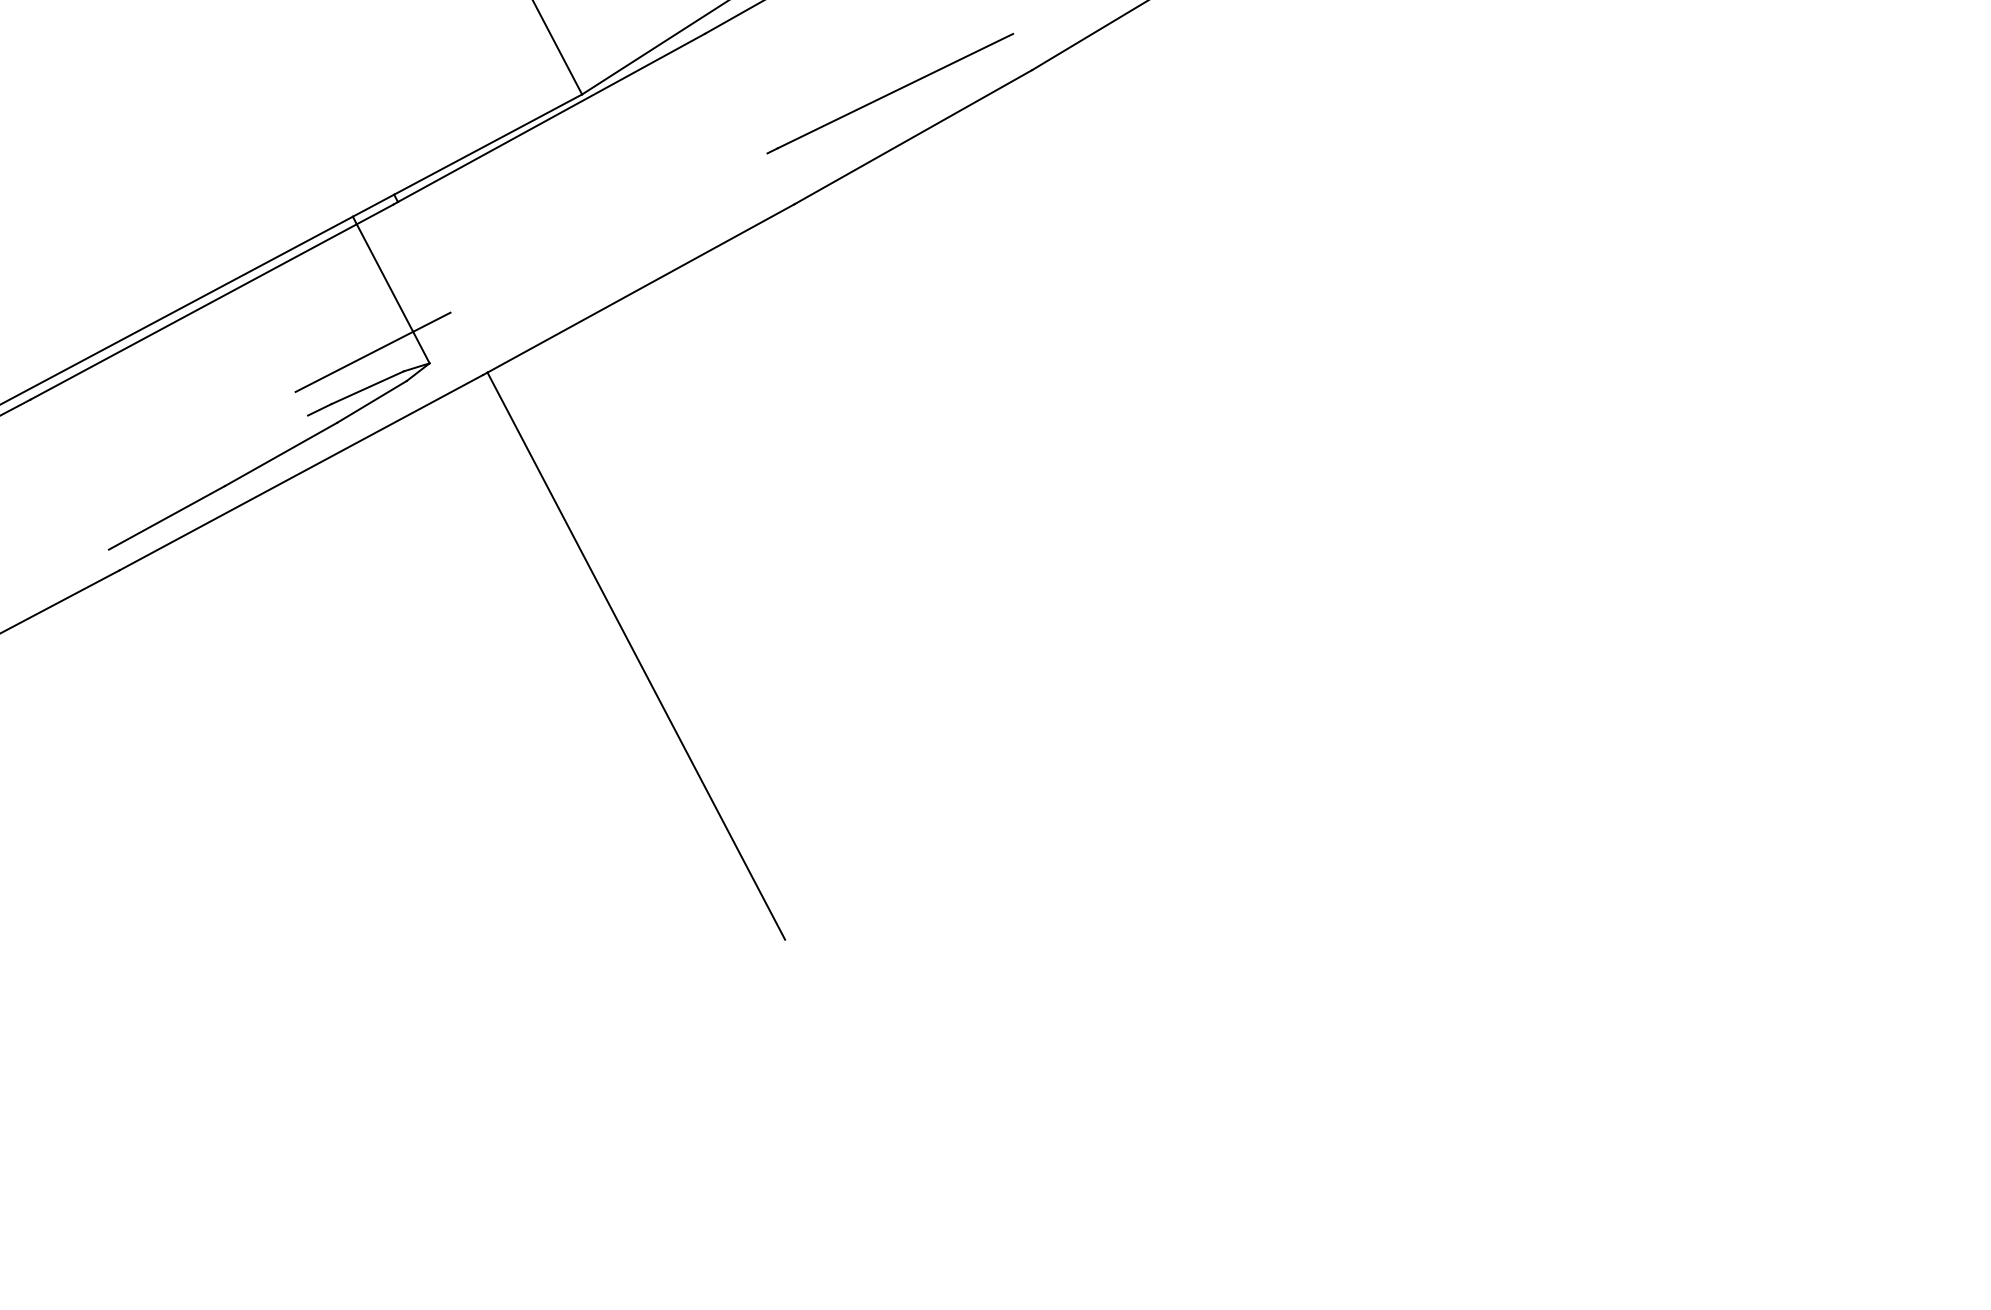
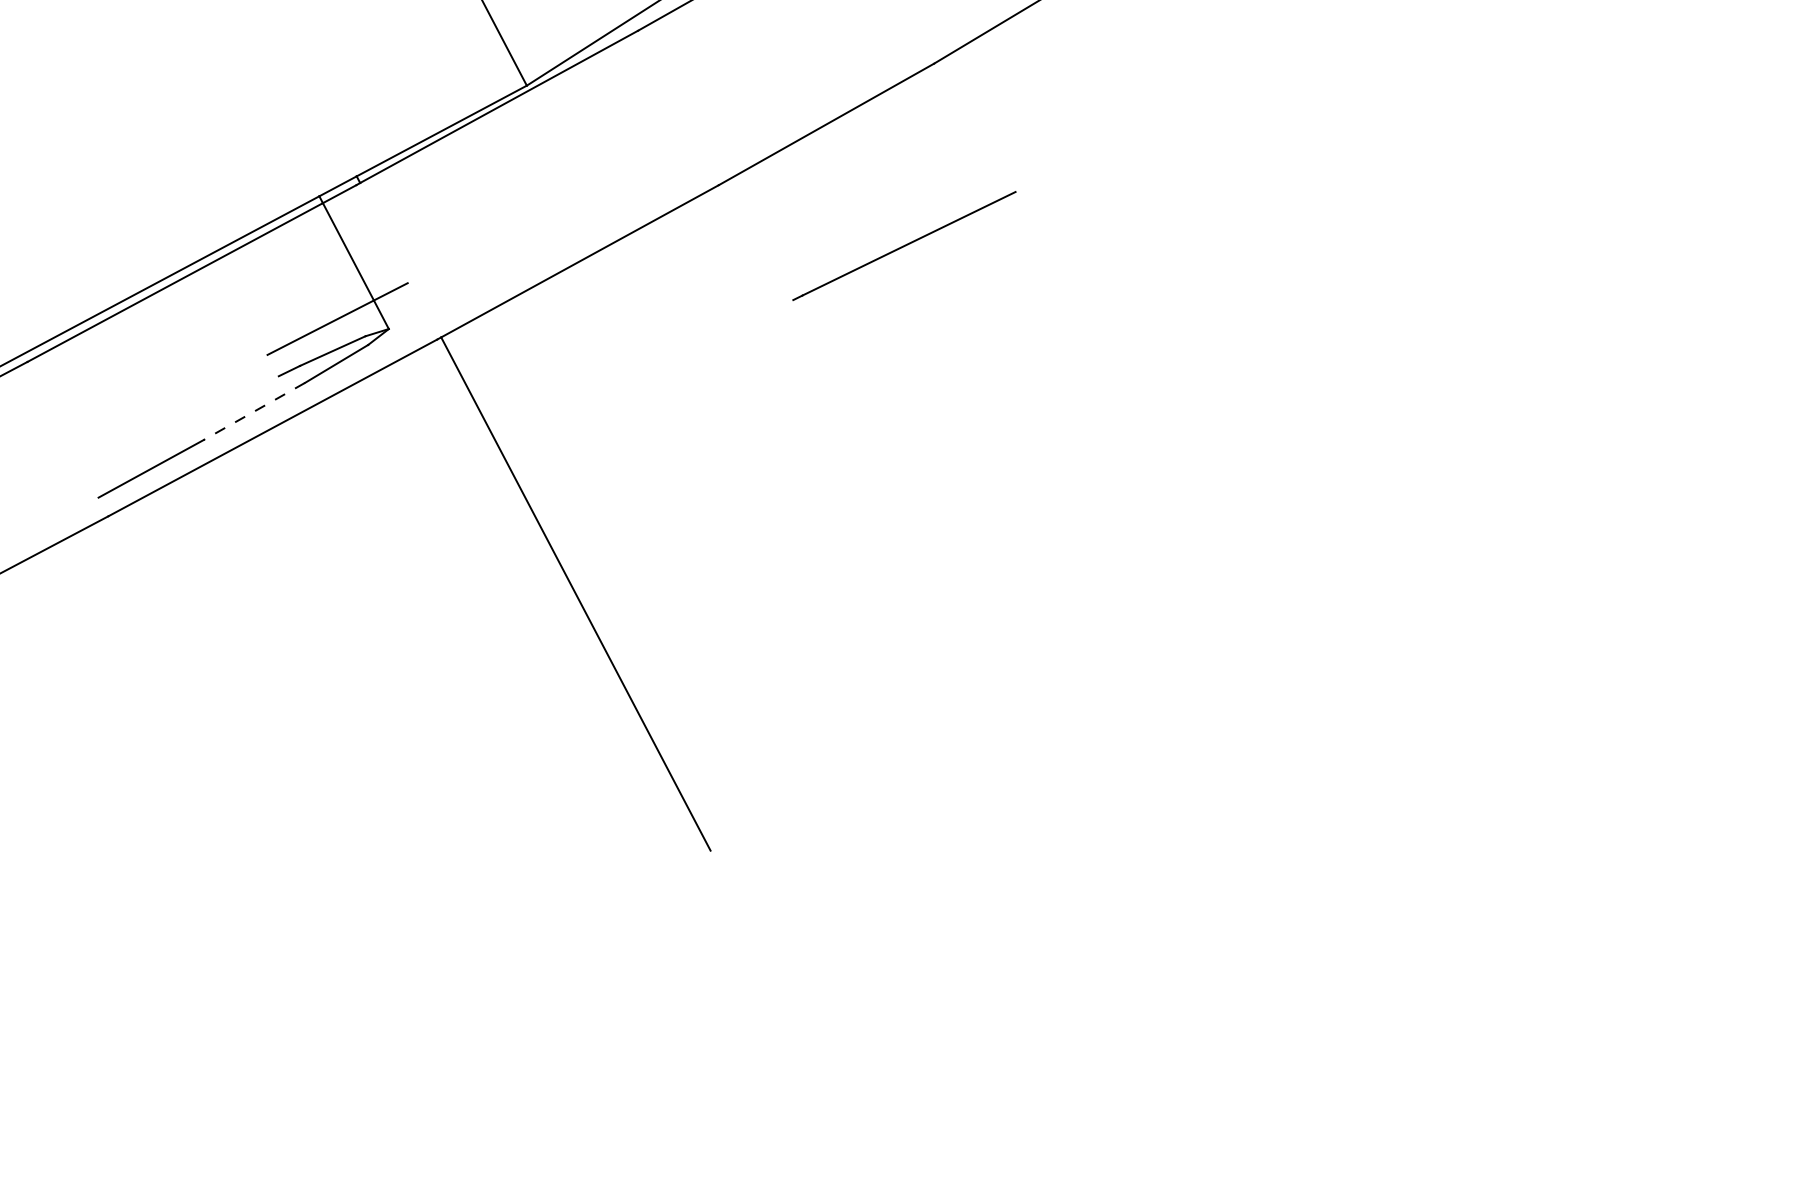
line: (890, 93) -> (904, 245), moved
line: (280, 454) -> (253, 411), solid -> dashed

